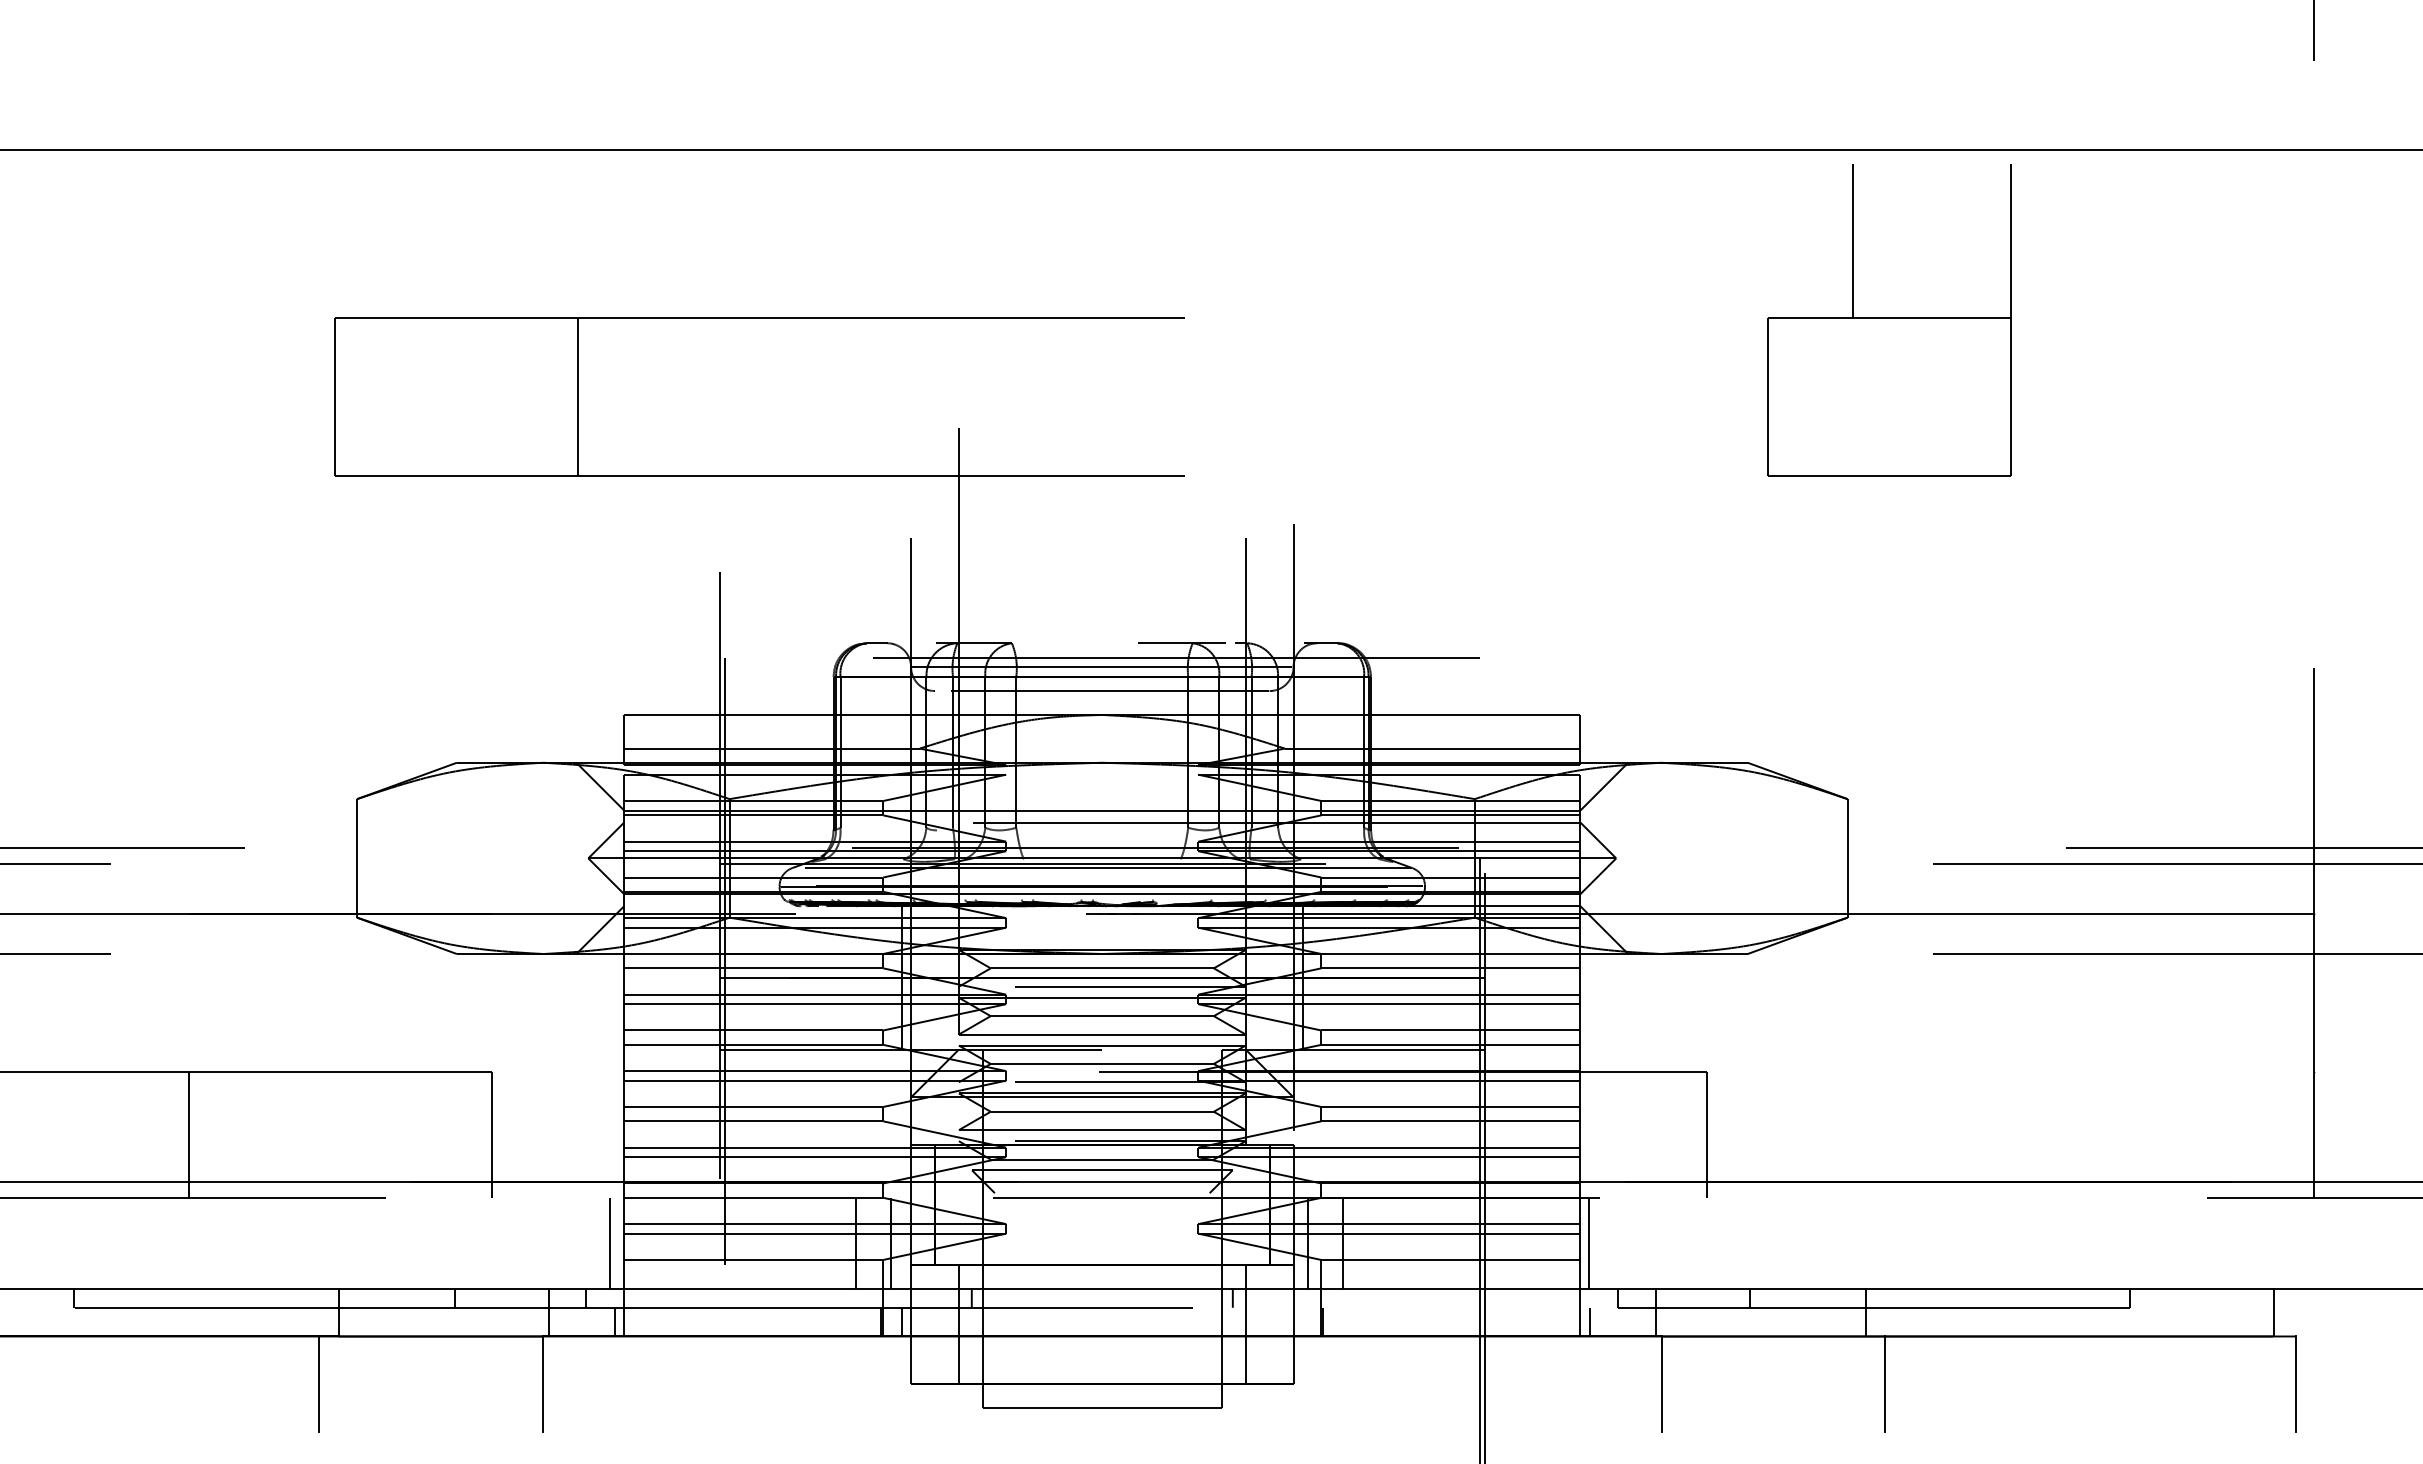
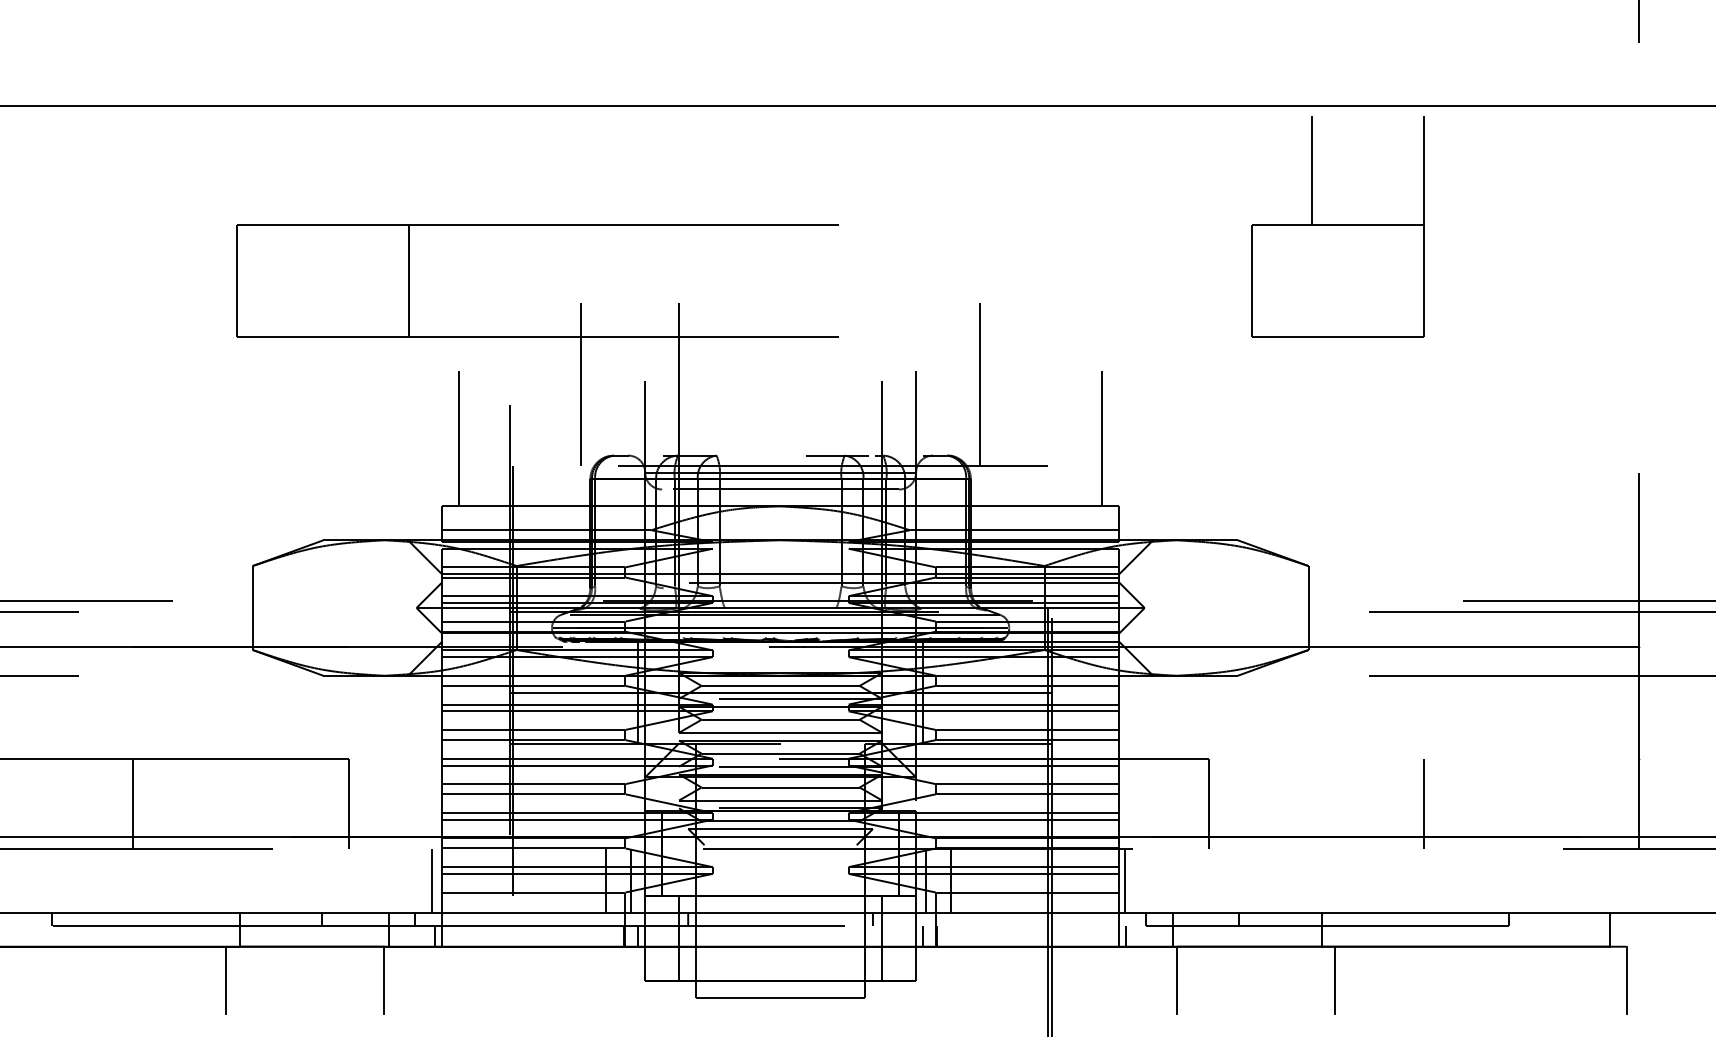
line: (820, 542) -> (581, 384), added
line: (1384, 542) -> (980, 384), added
line: (648, 618) -> (459, 438), added
line: (1556, 618) -> (1102, 438), added
line: (2010, 1134) -> (1424, 803), added
line: (1303, 1321) -> (923, 936), added

